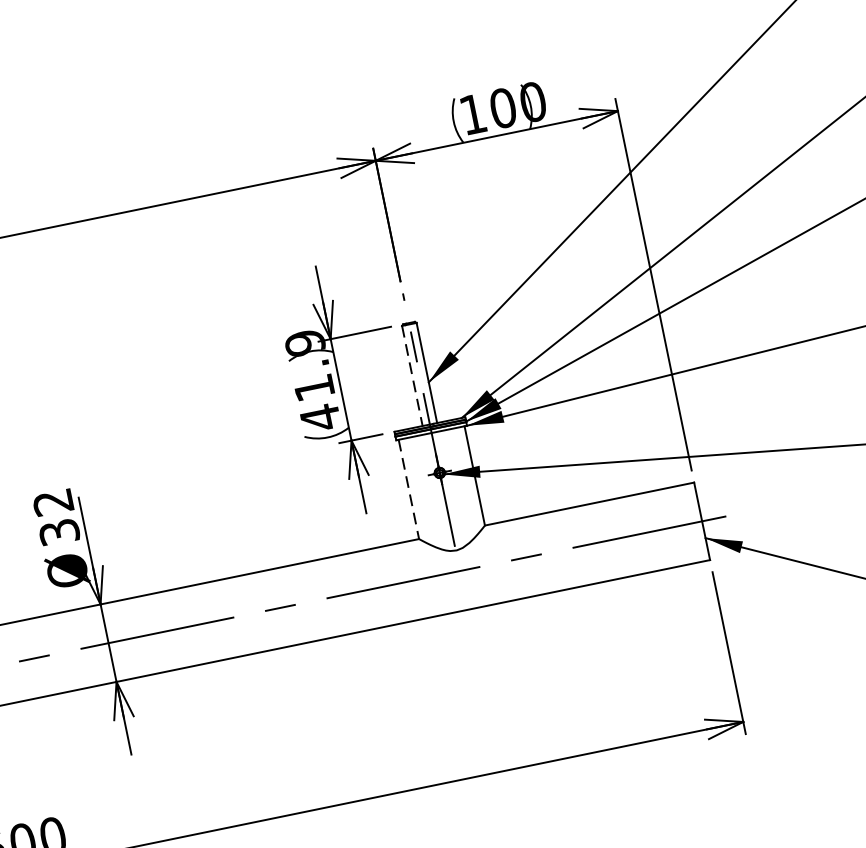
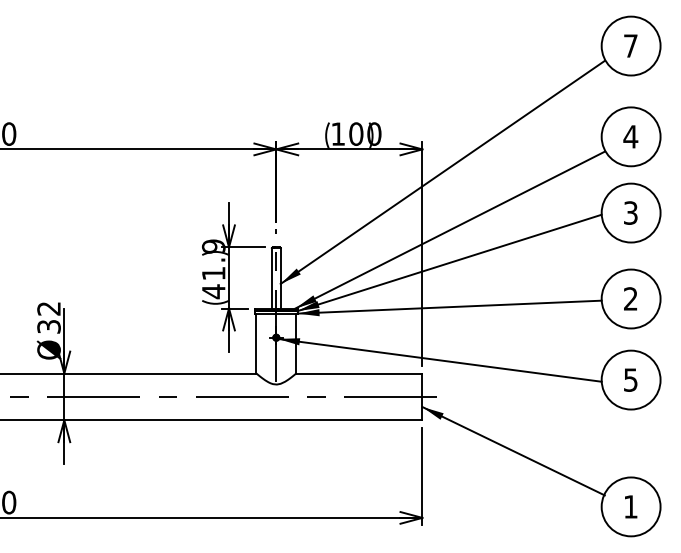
line: (411, 376) -> (271, 278), dashed -> solid
line: (408, 489) -> (256, 343), dashed -> solid

